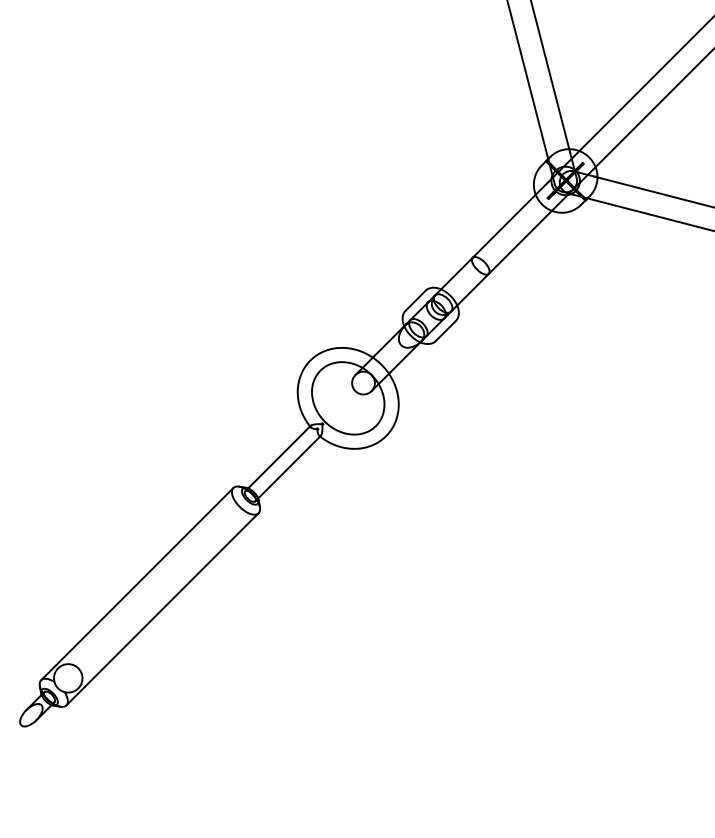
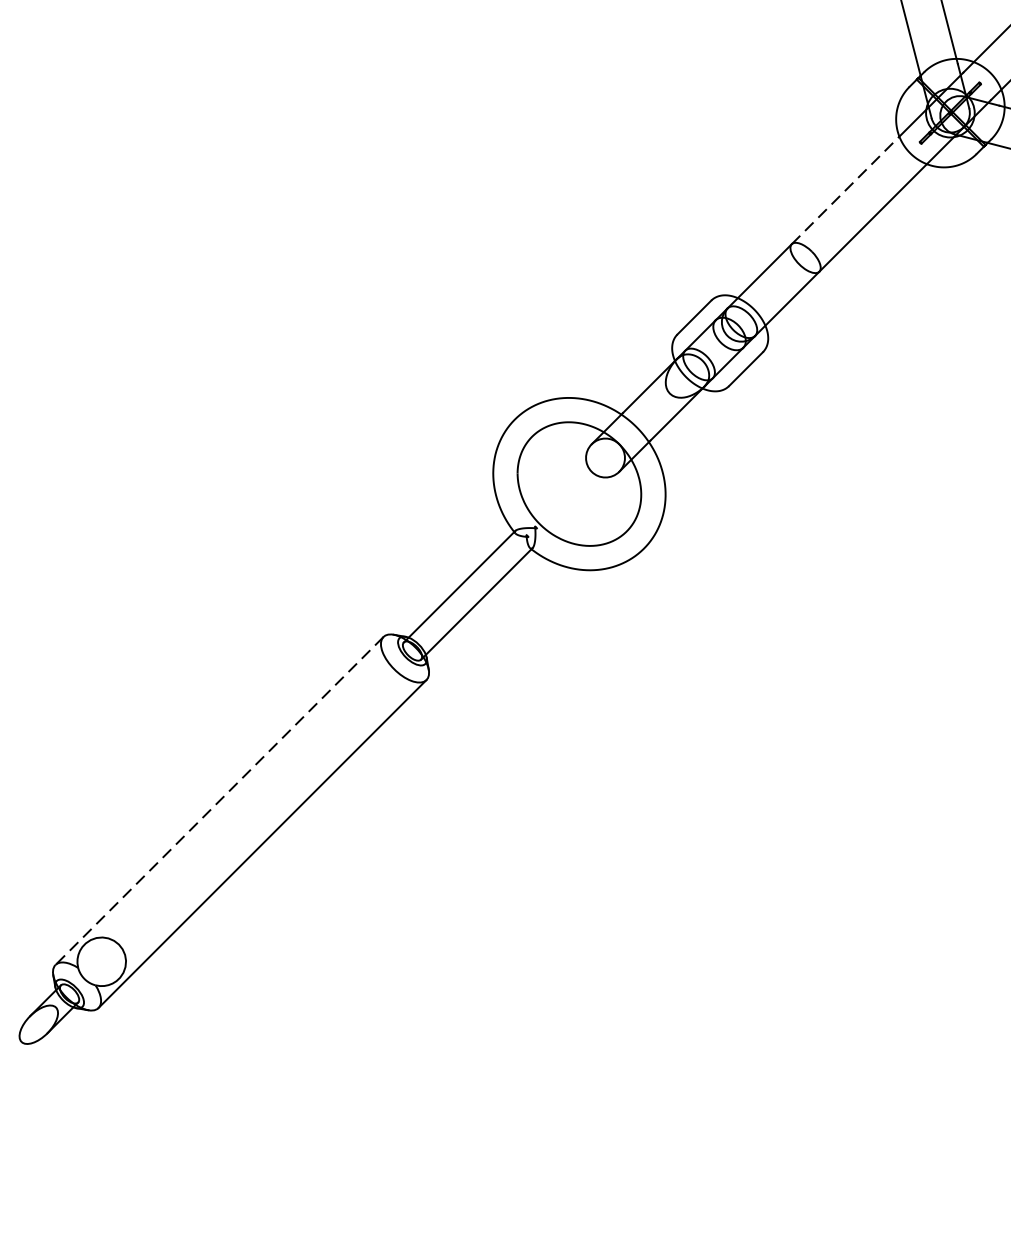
line: (504, 226) -> (846, 190), solid -> dashed
line: (137, 584) -> (219, 801), solid -> dashed

